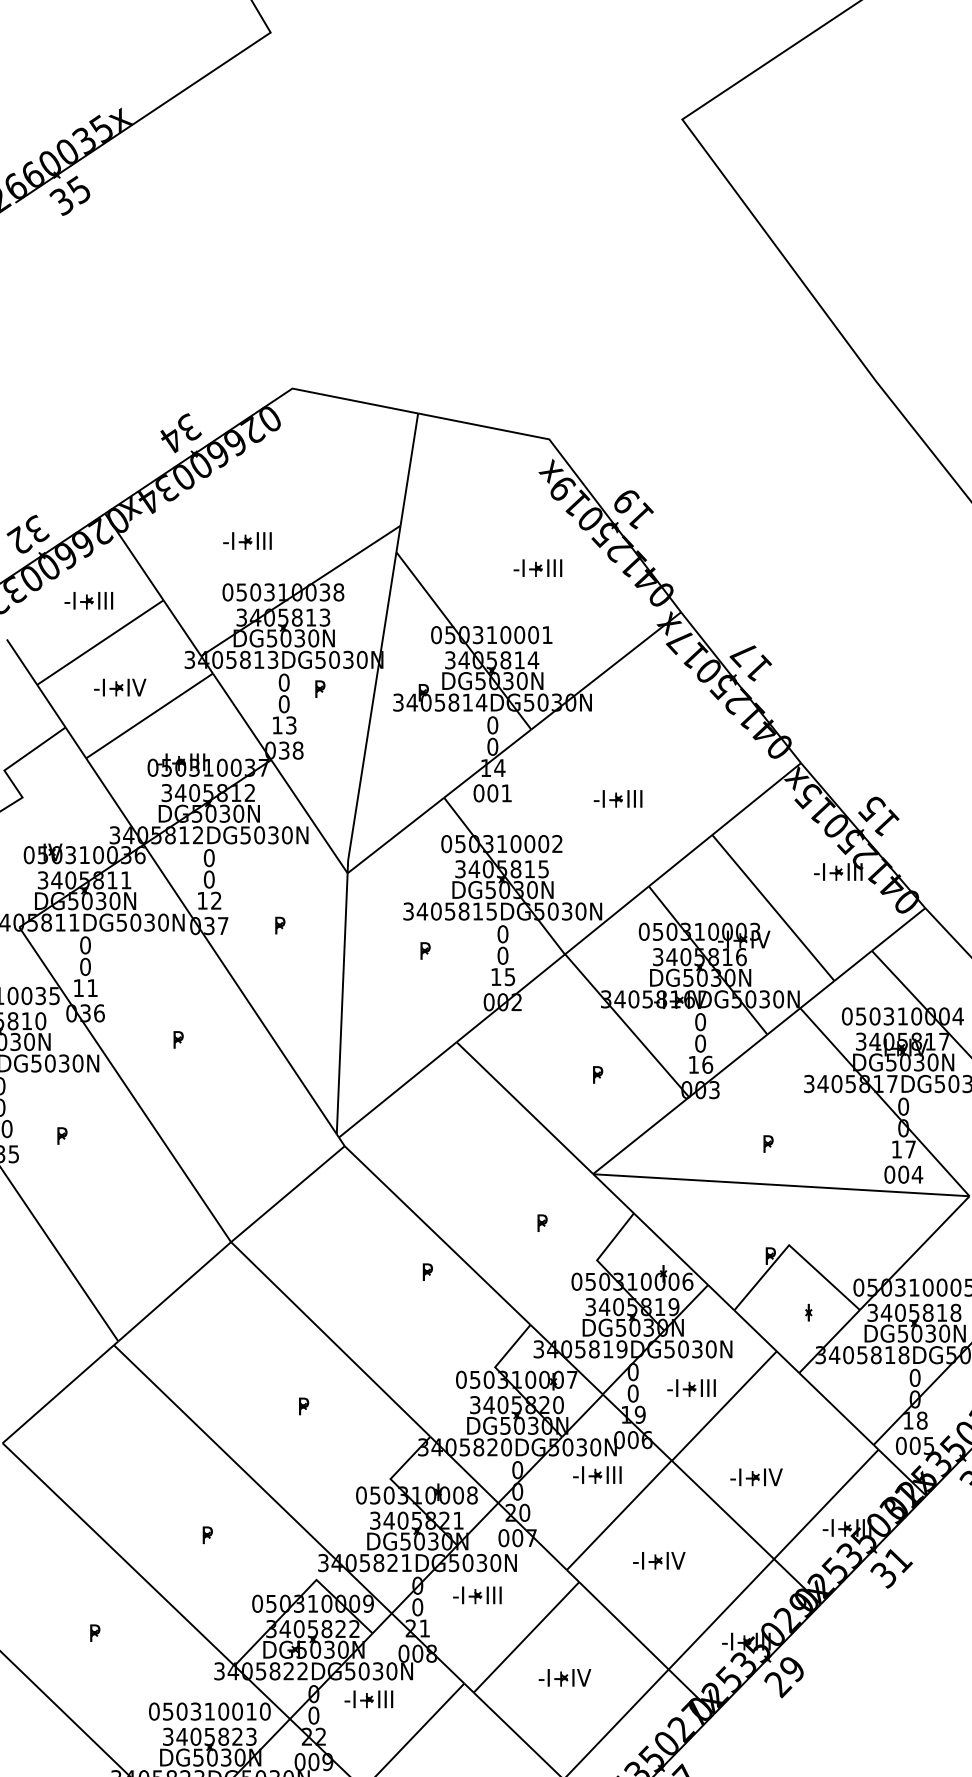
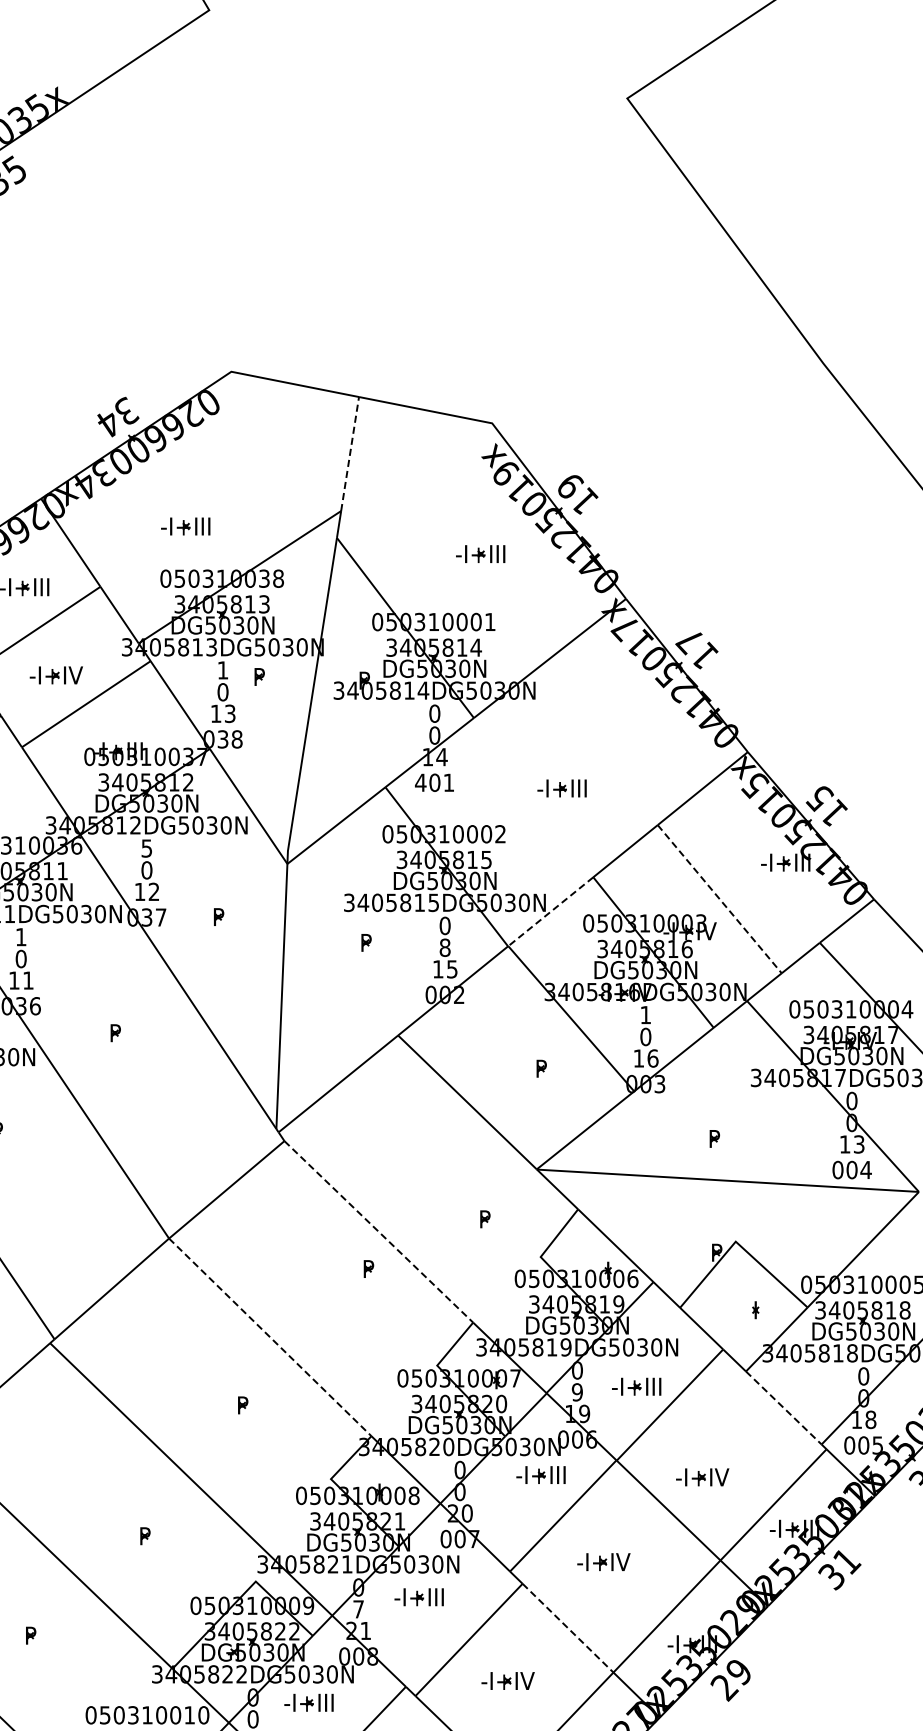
line: (409, 469) -> (350, 453), solid -> dashed
text: (283, 682) -> (222, 670), 0 -> 1
text: (478, 793) -> (420, 782), 001 -> 401
text: (208, 858) -> (146, 848), 0 -> 5
line: (773, 908) -> (719, 899), solid -> dashed
line: (607, 920) -> (551, 911), solid -> dashed
text: (85, 945) -> (21, 937), 0 -> 1
text: (502, 955) -> (444, 947), 0 -> 8
text: (700, 1022) -> (645, 1015), 0 -> 1
text: (910, 1149) -> (859, 1144), 17 -> 13
line: (437, 1235) -> (378, 1231), solid -> dashed
line: (331, 1339) -> (271, 1337), solid -> dashed
text: (632, 1393) -> (576, 1392), 0 -> 9
line: (836, 1409) -> (783, 1408), solid -> dashed
text: (417, 1607) -> (358, 1609), 0 -> 7
line: (623, 1625) -> (567, 1627), solid -> dashed

